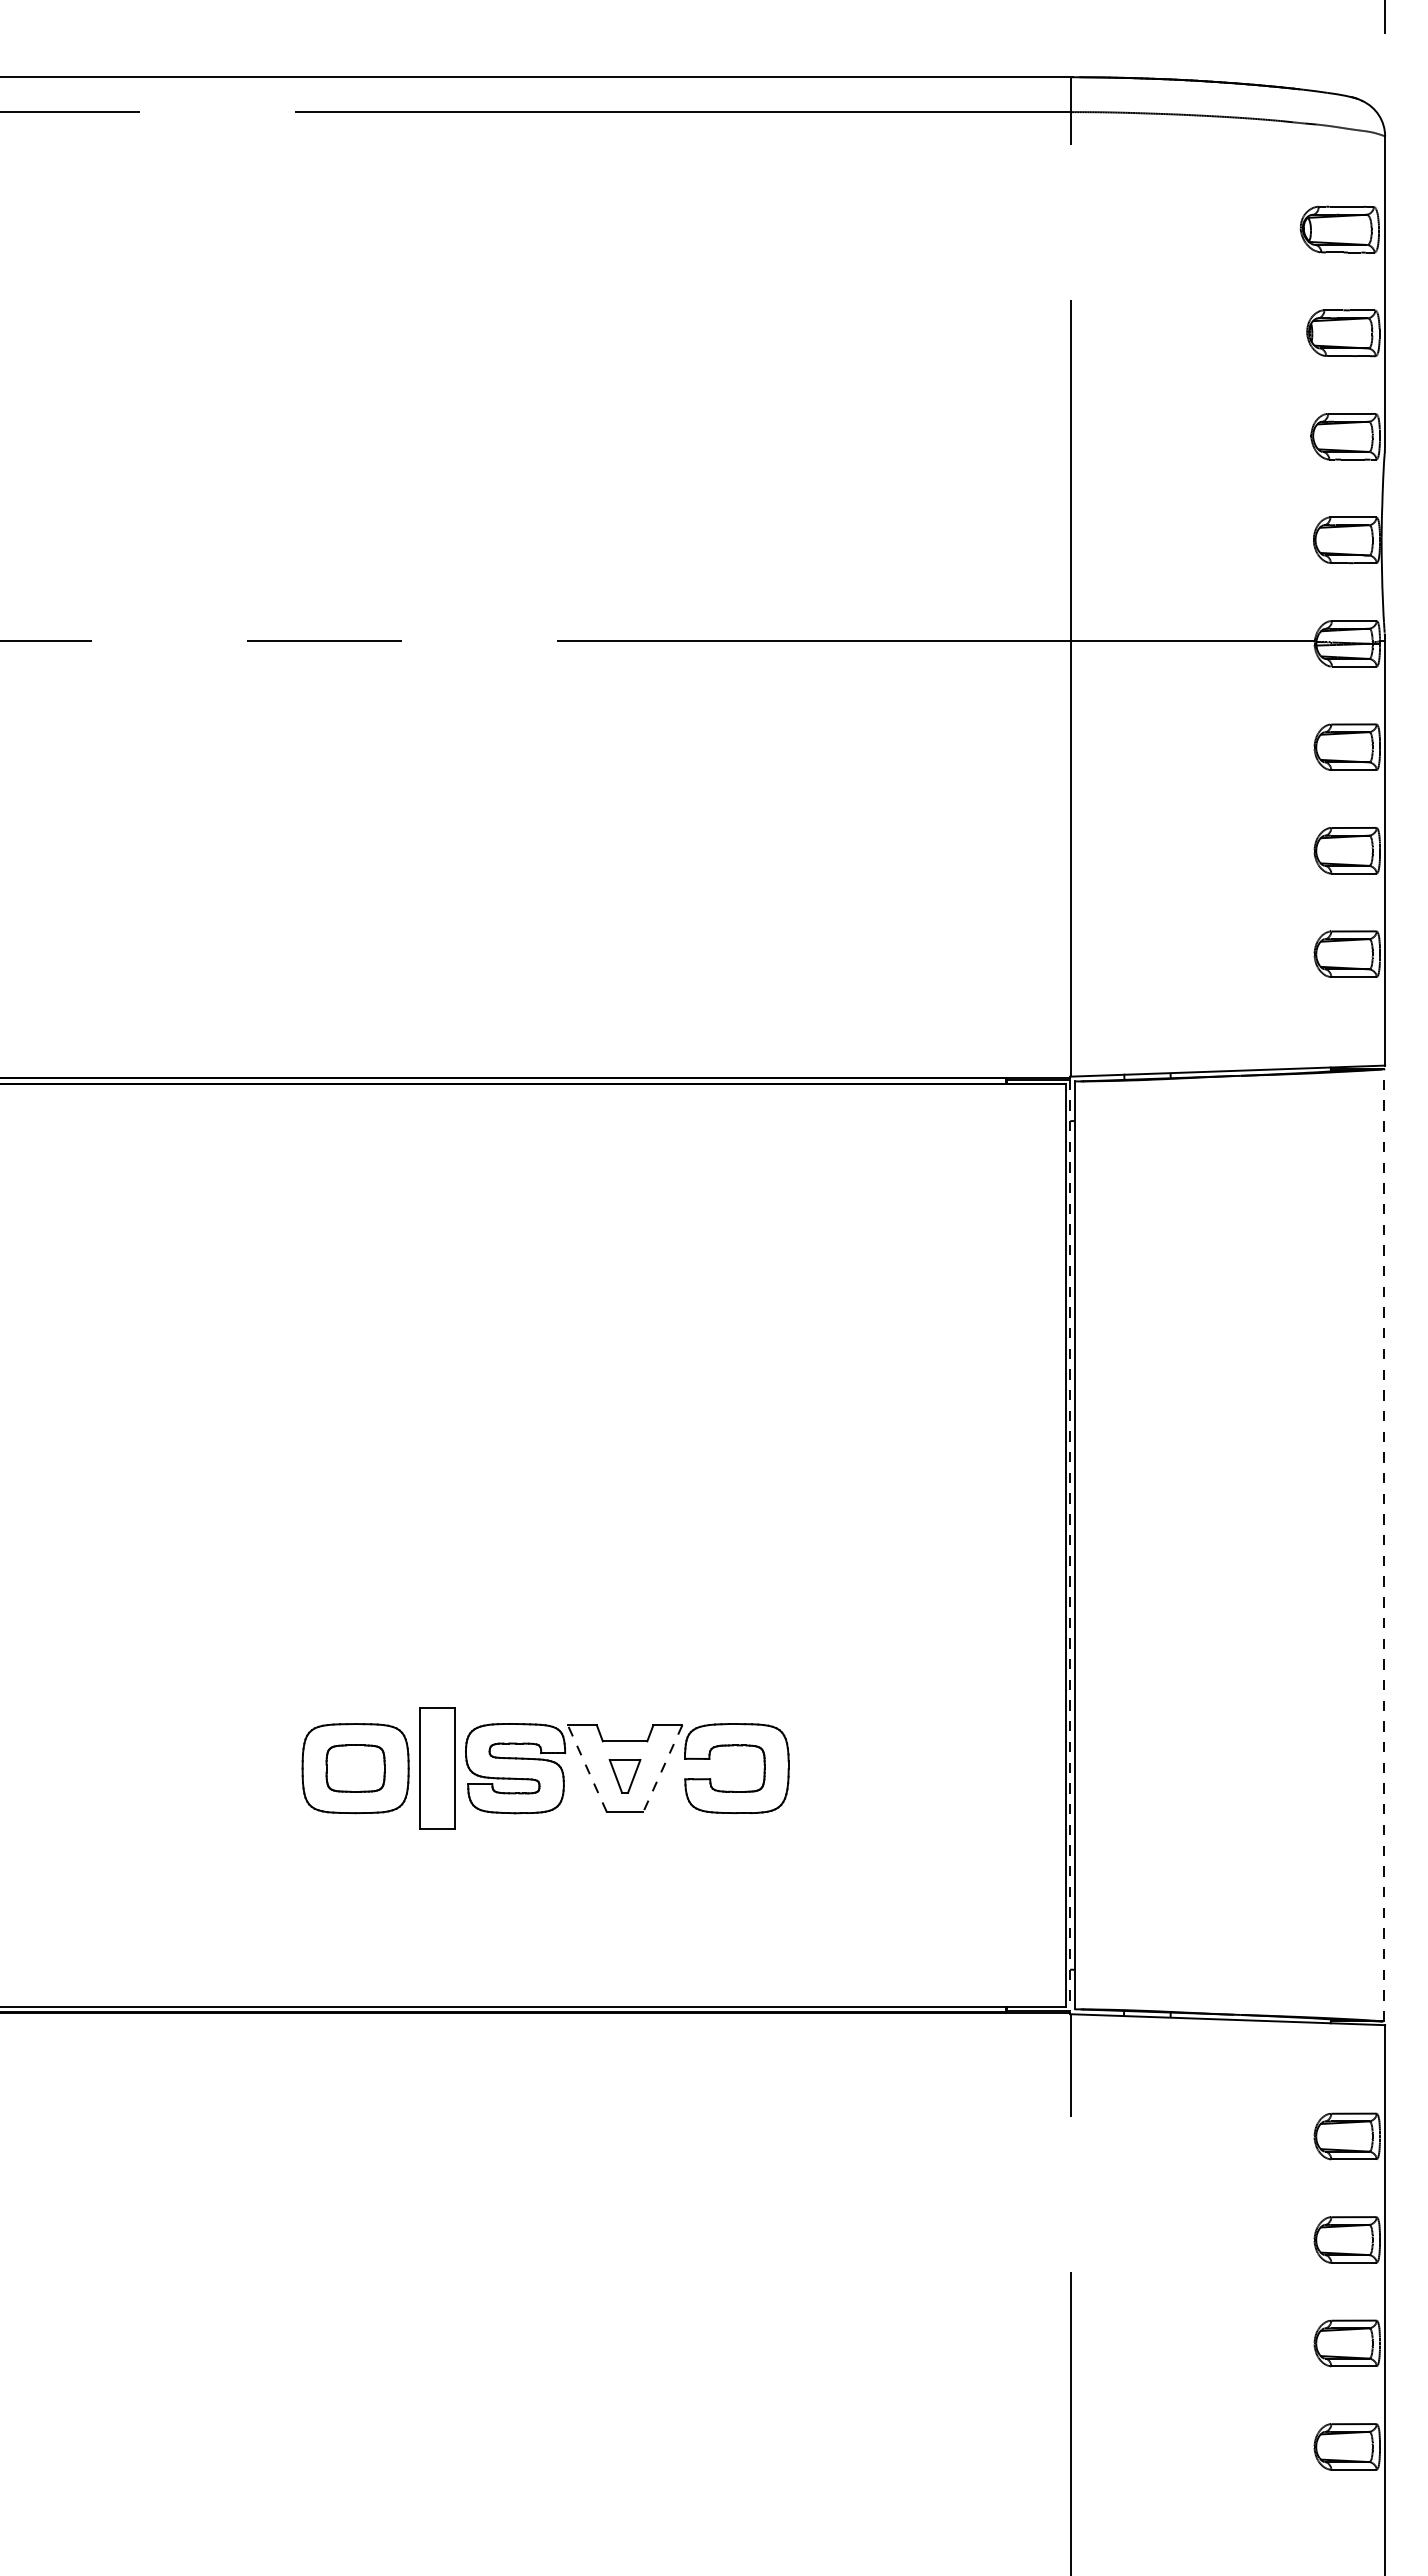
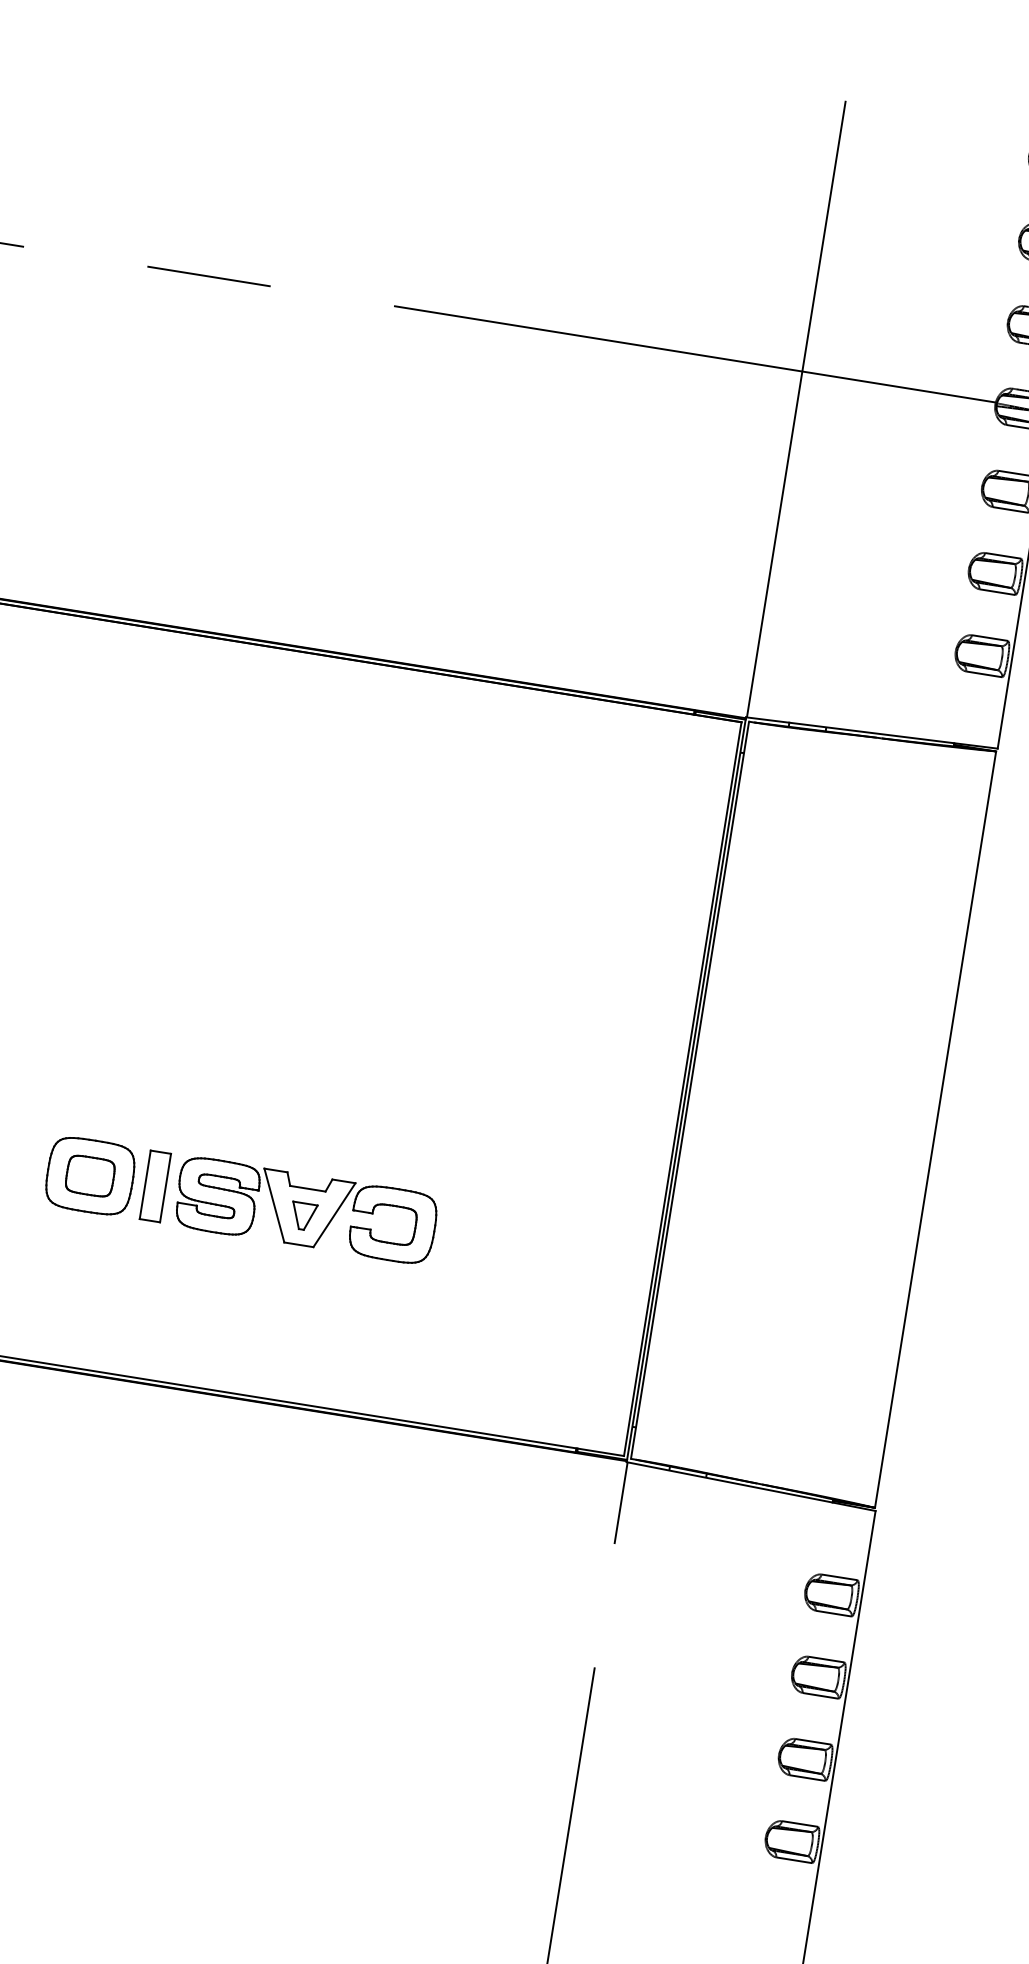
line: (1383, 1544) -> (935, 1128), dashed -> solid
line: (1070, 1545) -> (686, 1089), dashed -> solid
part: (437, 1768) -> (155, 1186), size x0.71
line: (587, 1768) -> (274, 1205), dashed -> solid
line: (662, 1768) -> (334, 1215), dashed -> solid

